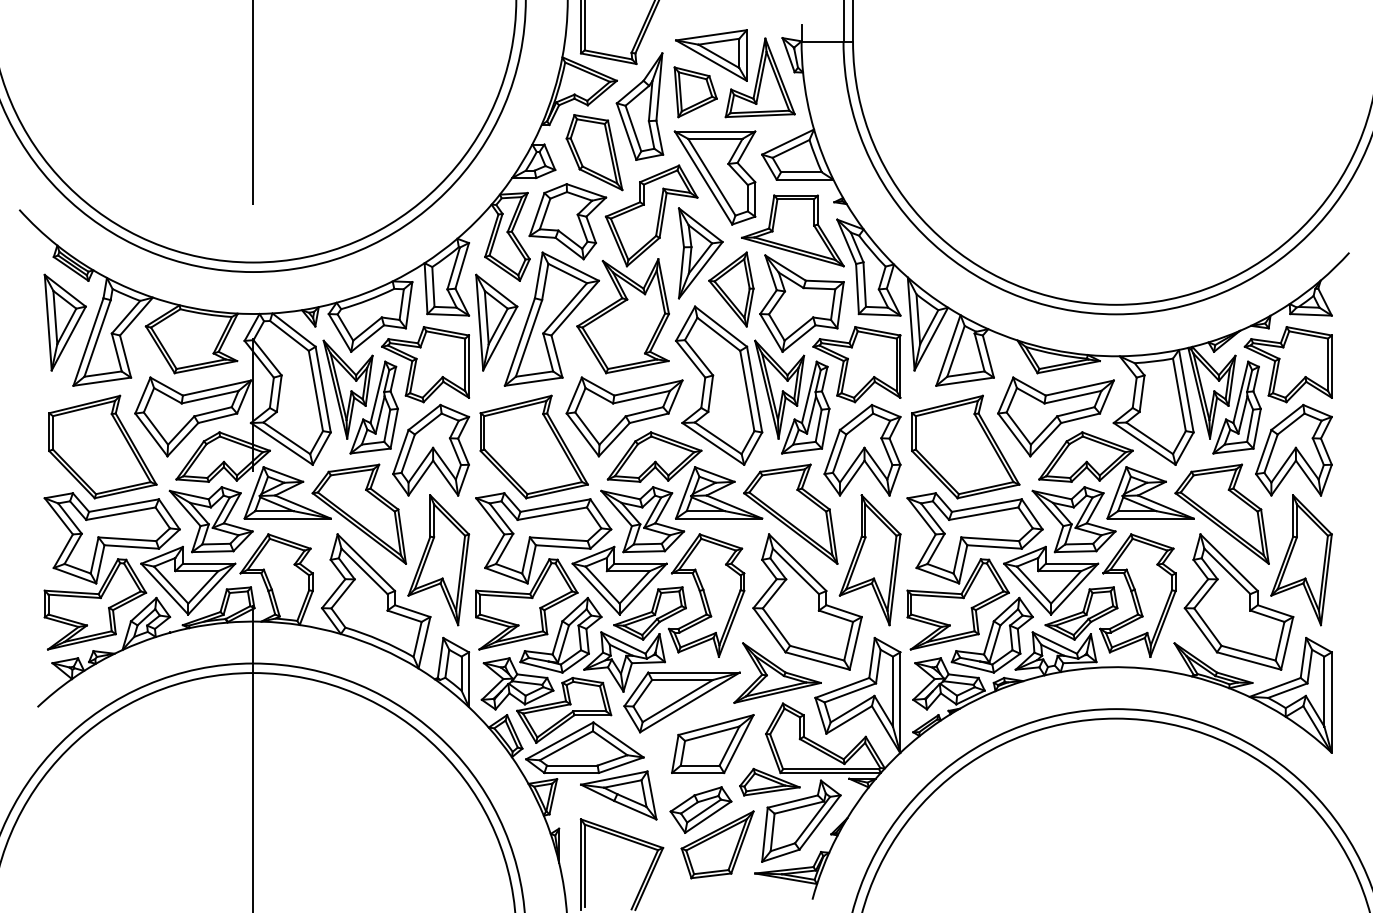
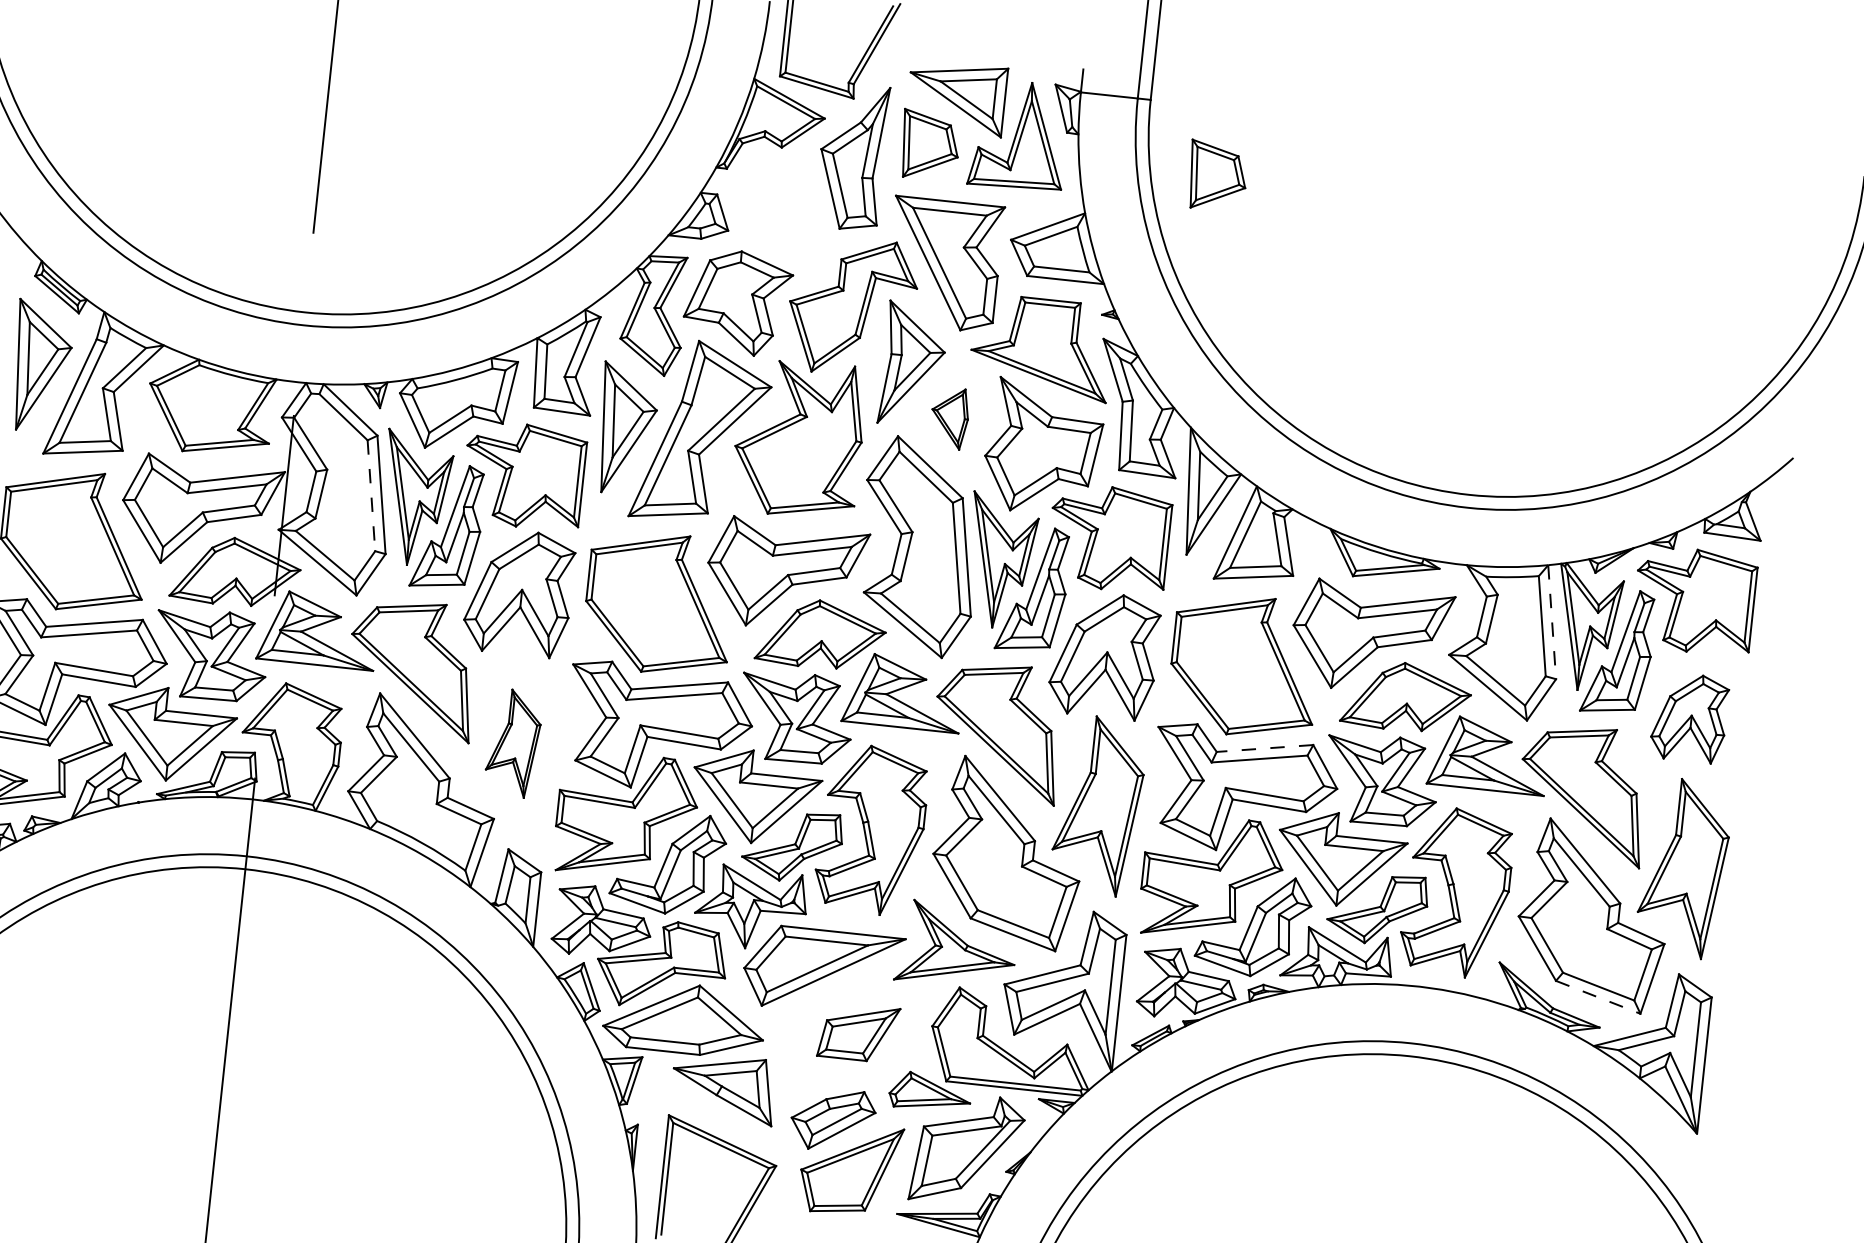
part: (907, 92) -> (1217, 176), added
part: (594, 152) -> (783, 212), removed
part: (731, 289) -> (949, 418), size x0.6
line: (315, 391) -> (370, 496), solid -> dashed
line: (1186, 391) -> (1552, 622), solid -> dashed
part: (1293, 449) -> (1689, 716), size x0.7
line: (986, 505) -> (1264, 748), solid -> dashed
part: (438, 560) -> (513, 743), size x0.6
line: (1249, 661) -> (1598, 998), solid -> dashed
part: (712, 744) -> (858, 1032), size x0.7

